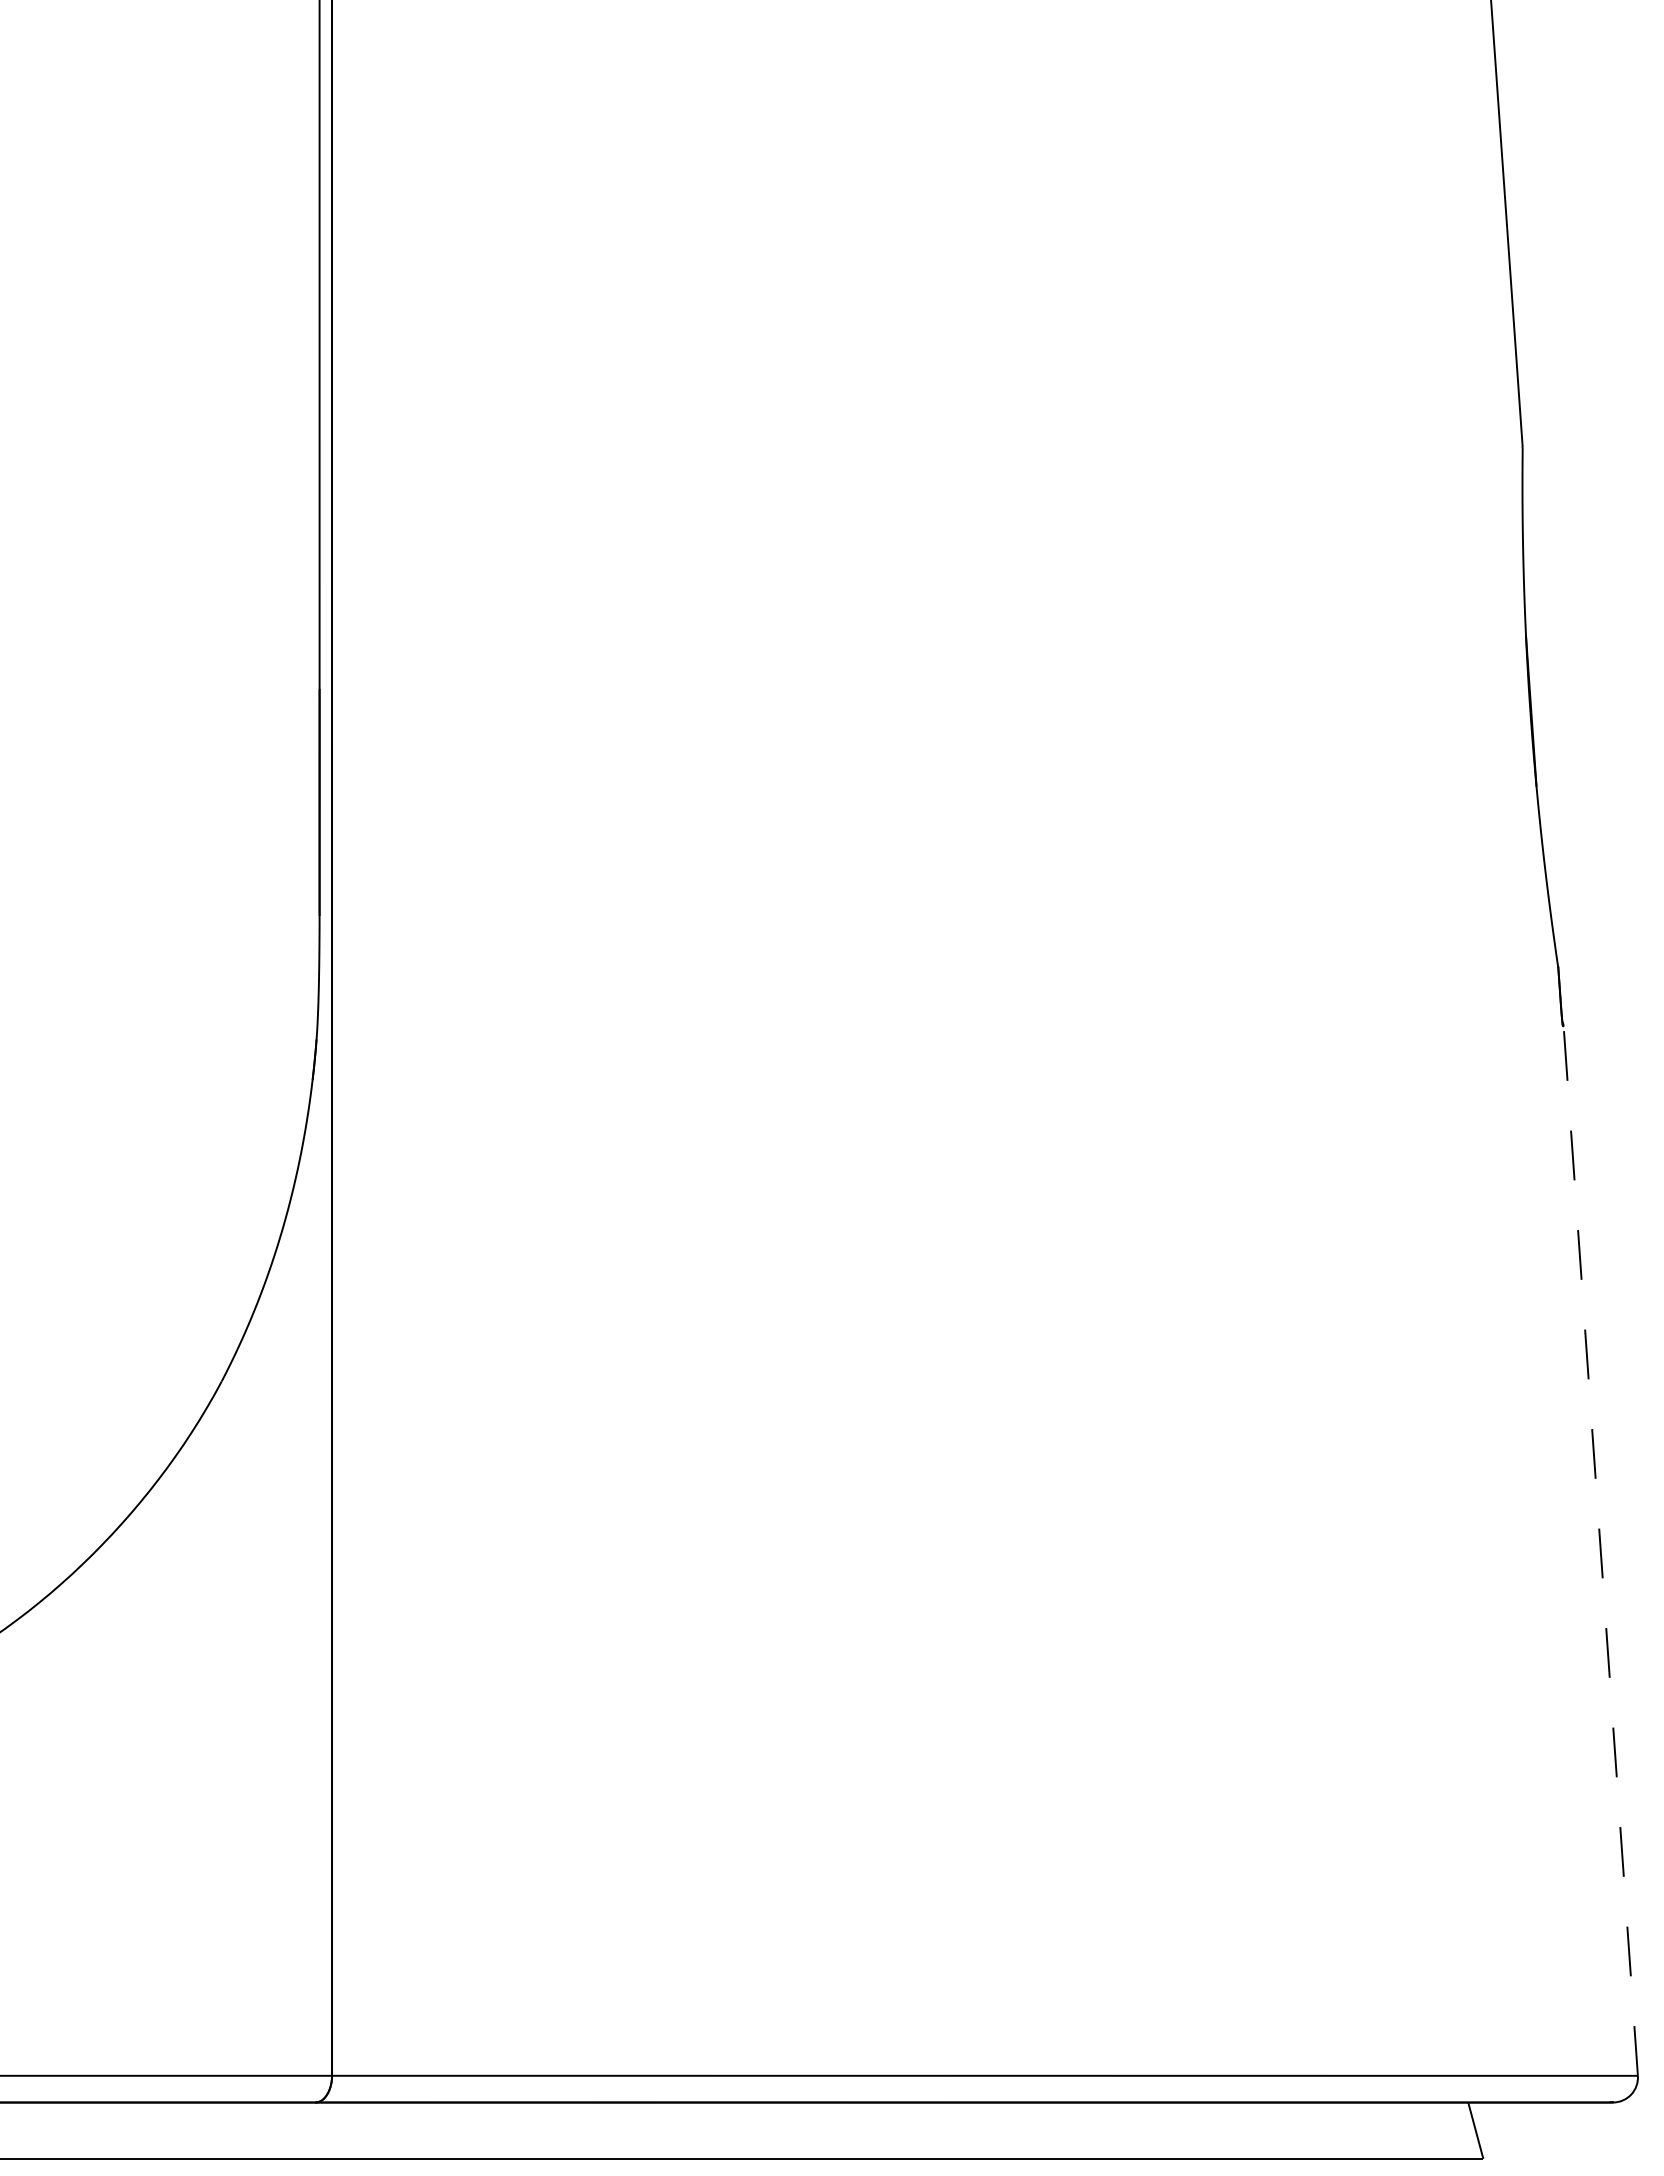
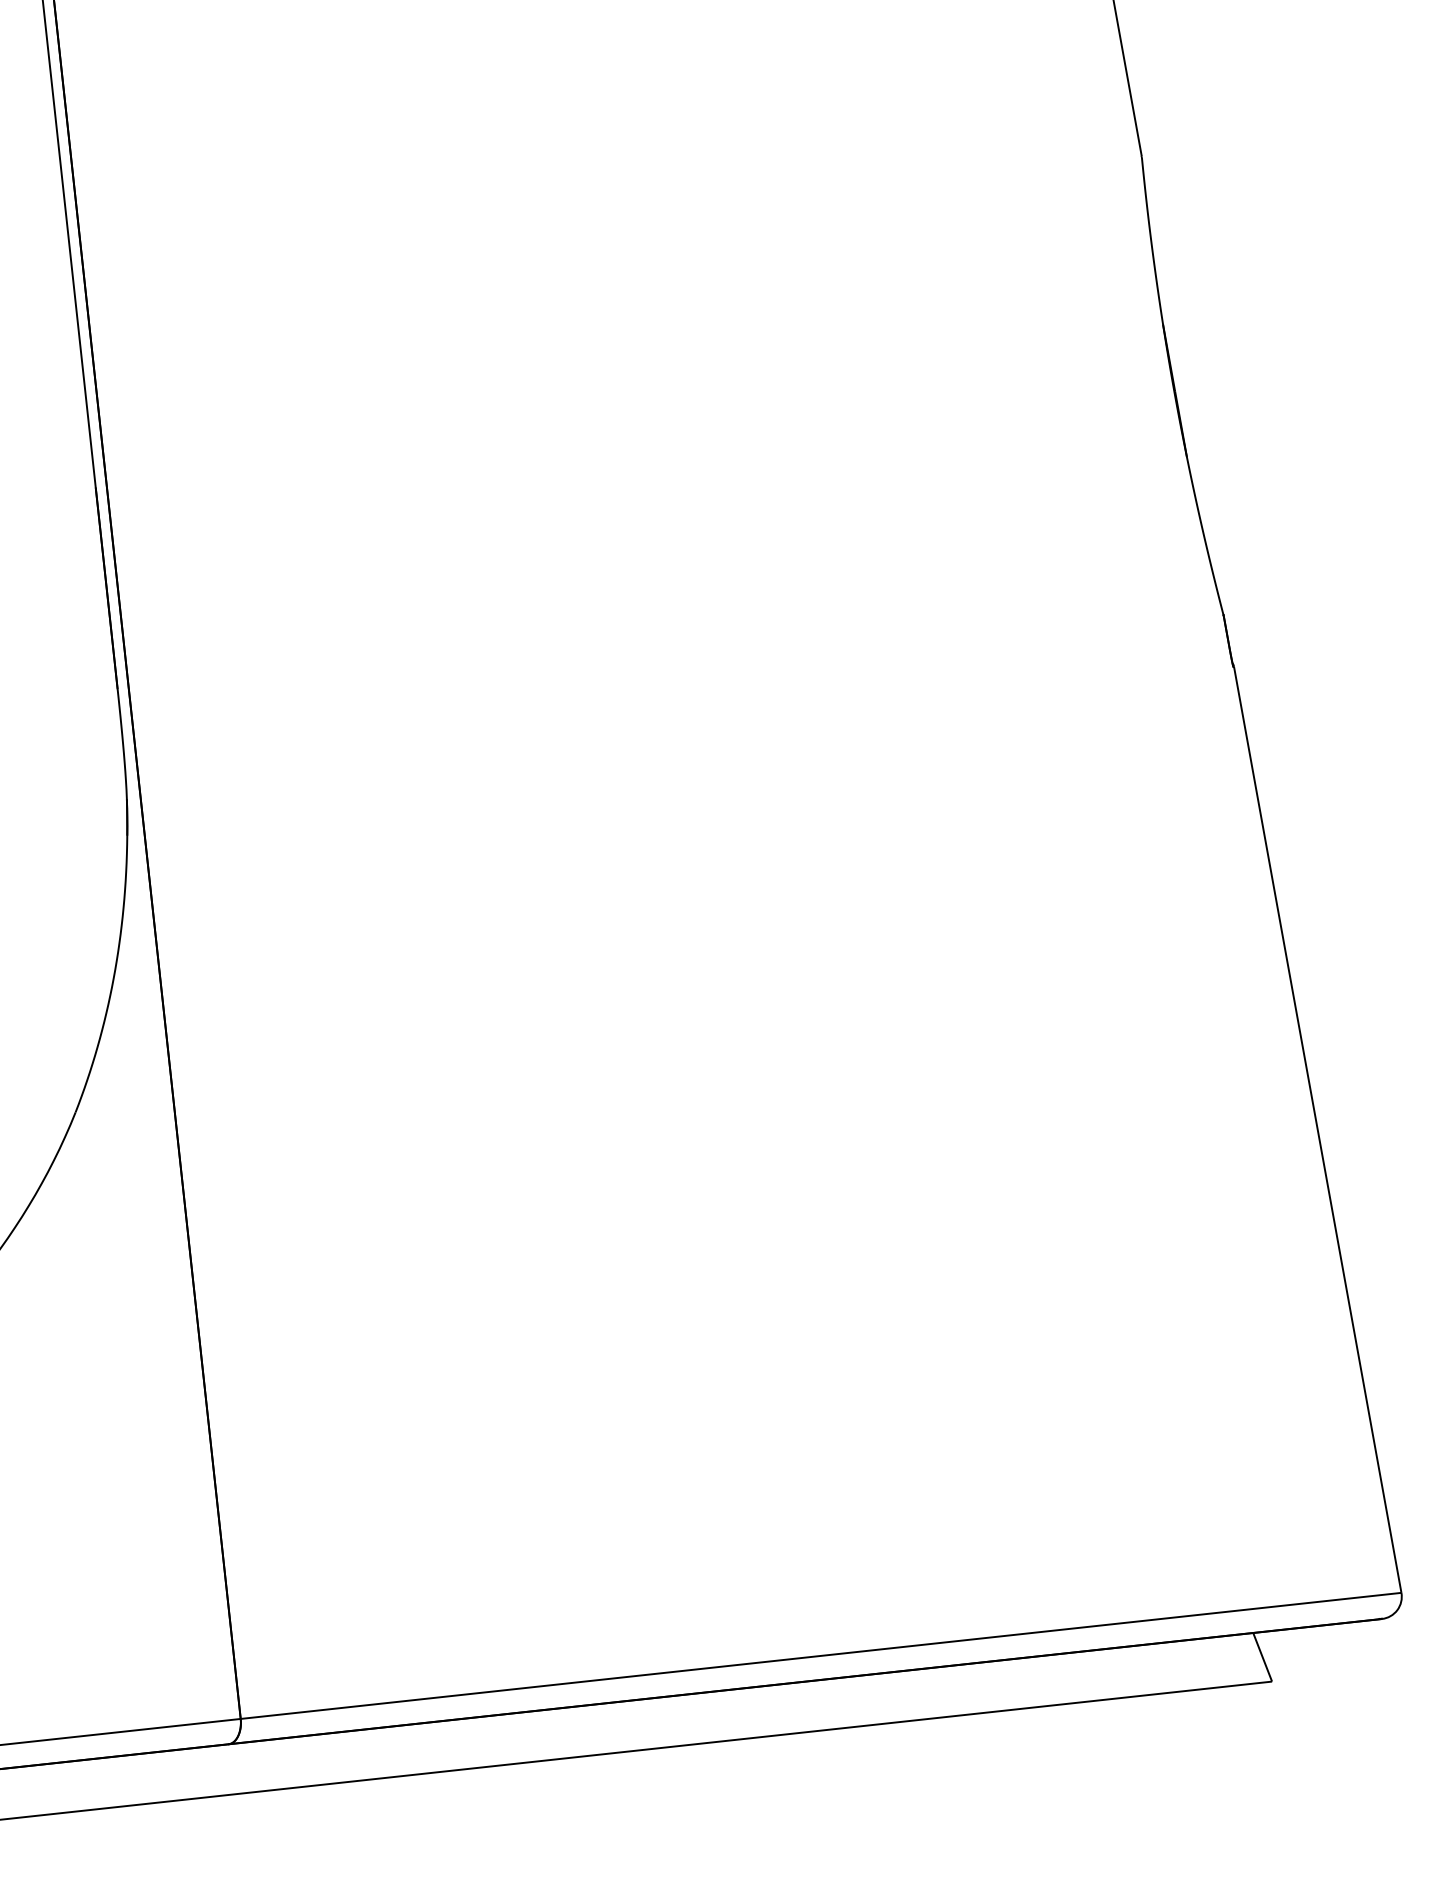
line: (1600, 1550) -> (1317, 1129), dashed -> solid

